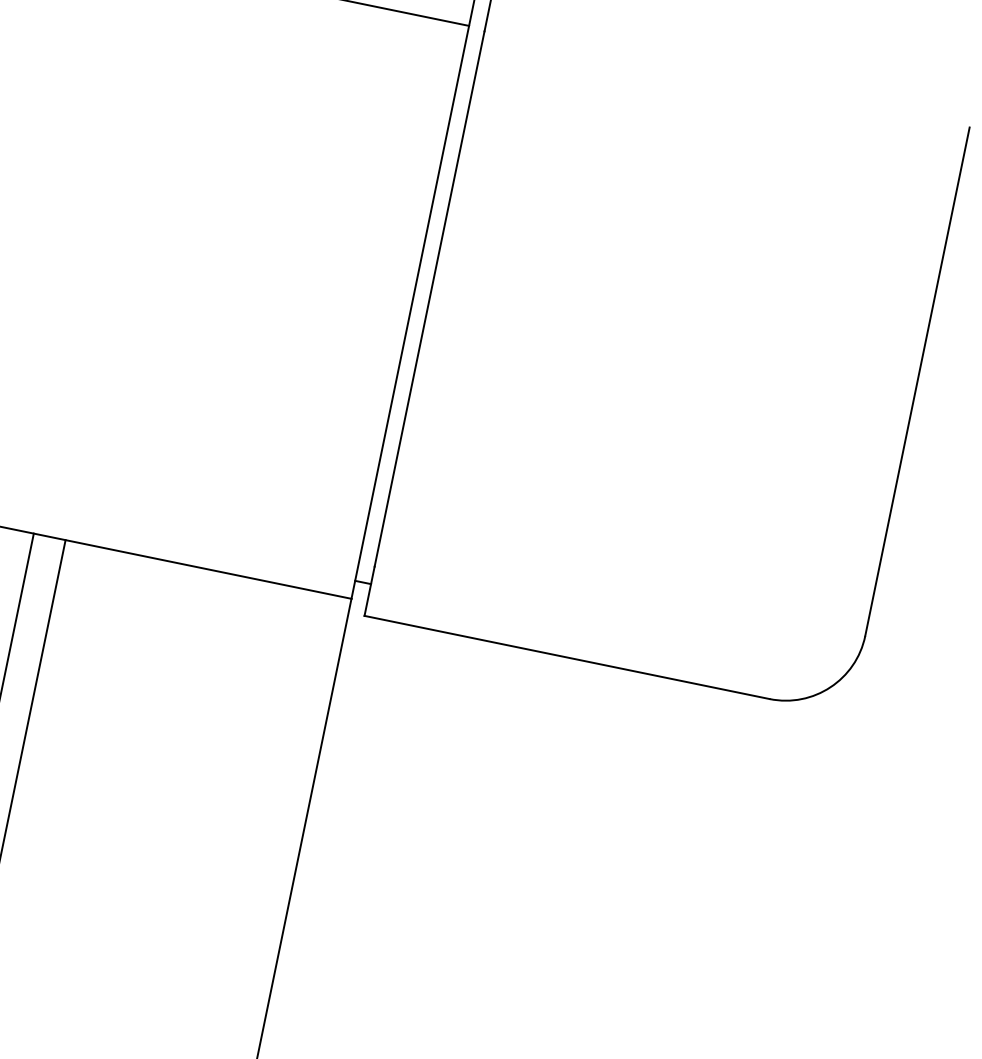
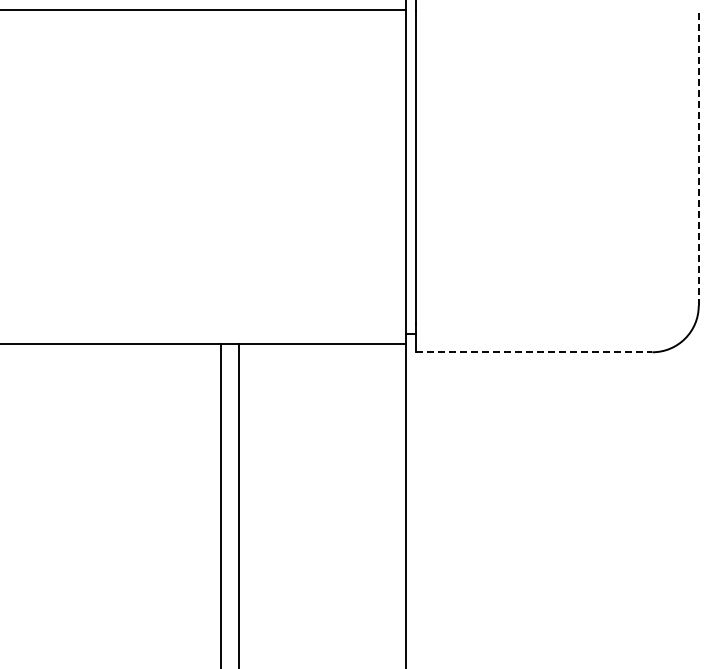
line: (917, 381) -> (698, 157), solid -> dashed
line: (567, 657) -> (534, 352), solid -> dashed

